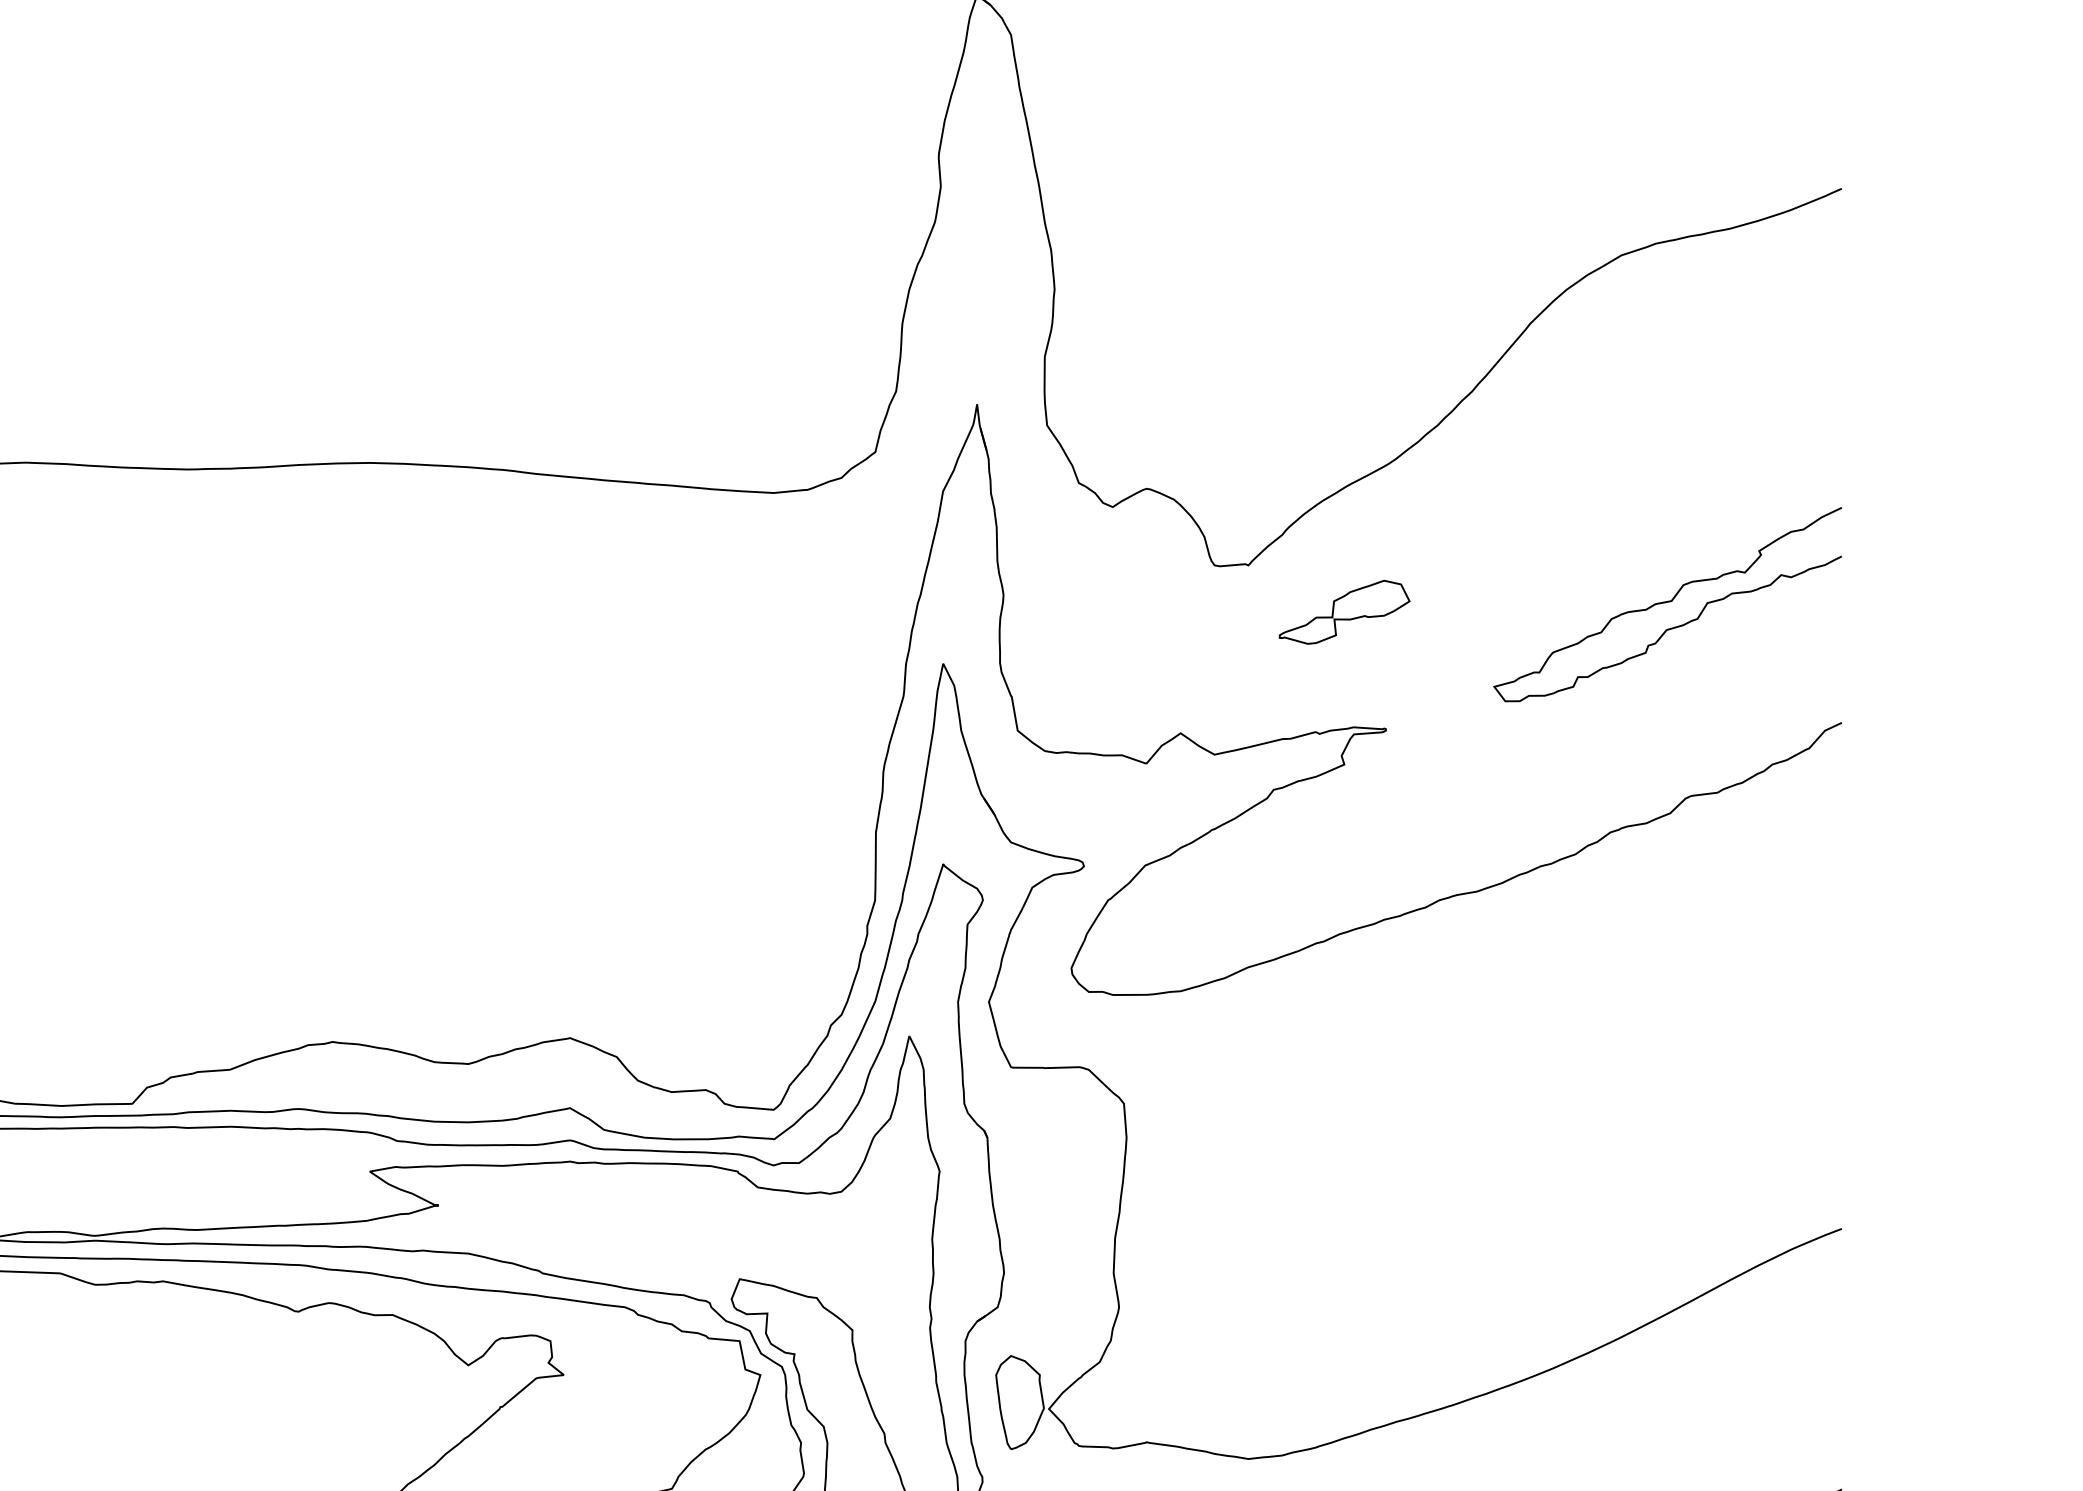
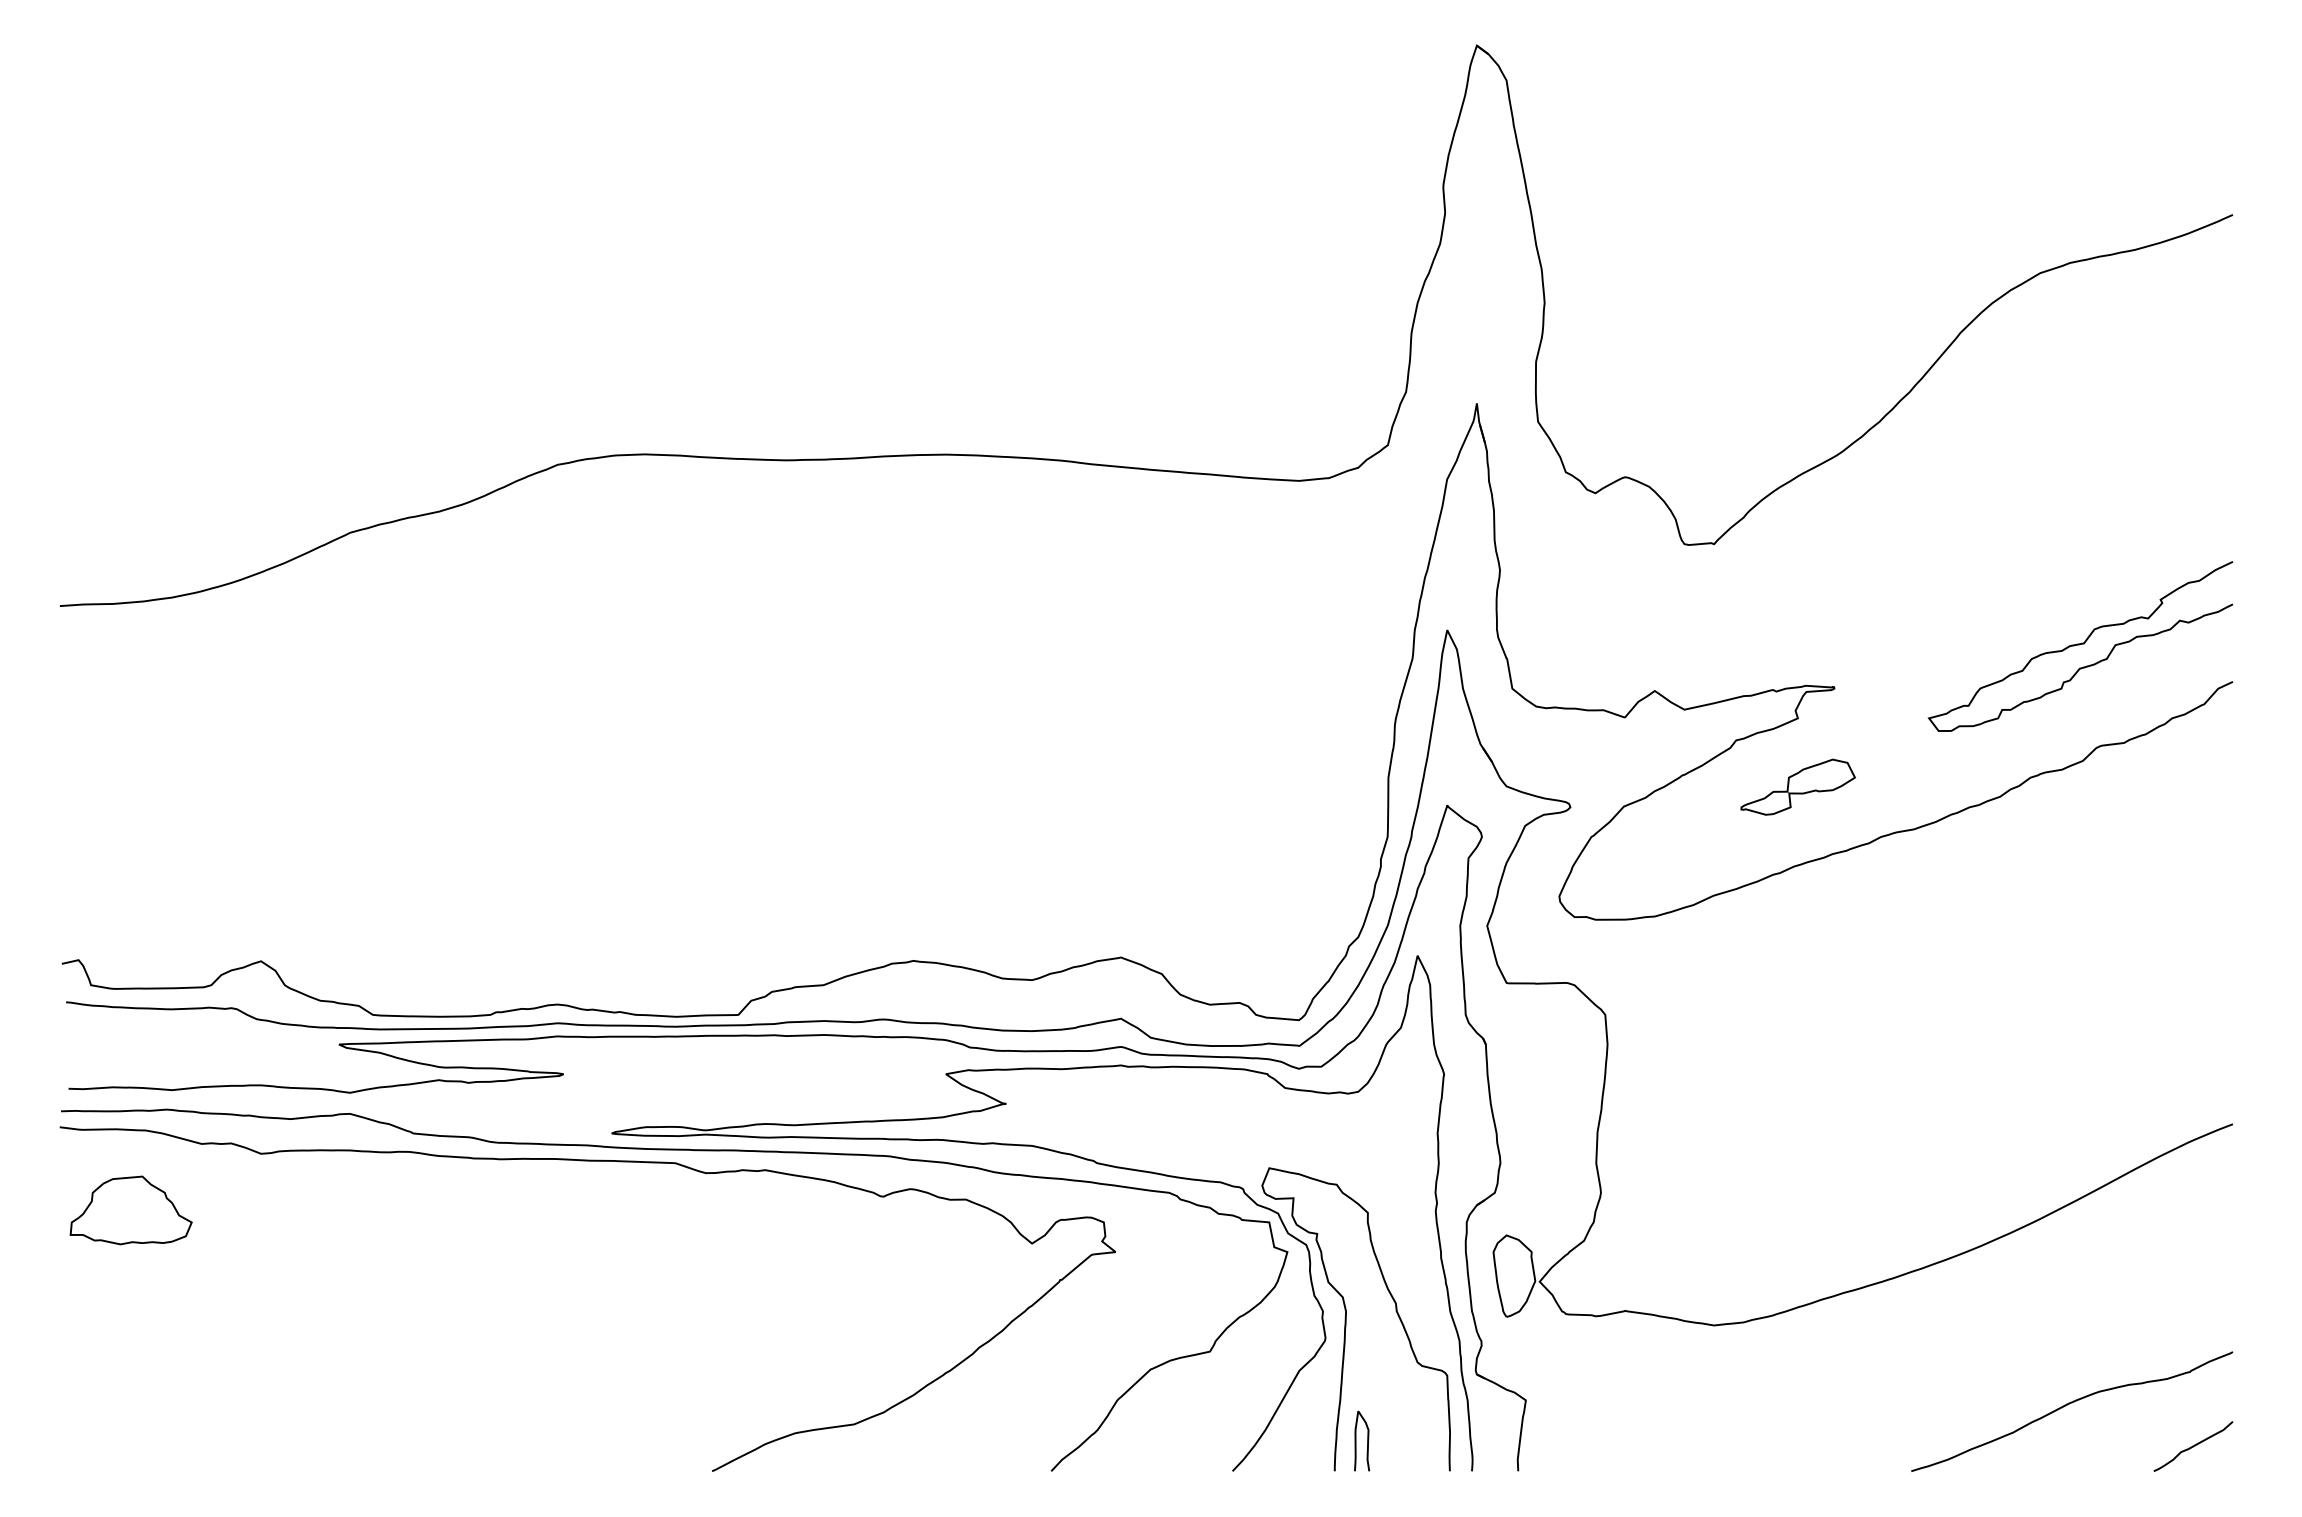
part: (1667, 604) -> (2080, 646), moved
part: (1343, 611) -> (1797, 786), moved

